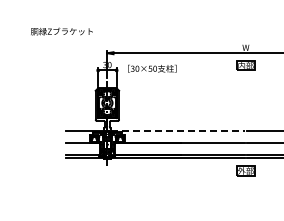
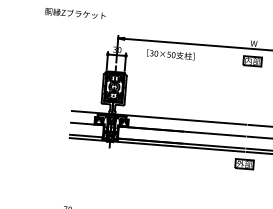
text: (152, 68) -> (171, 54), moved
line: (178, 130) -> (181, 119), dashed -> solid

